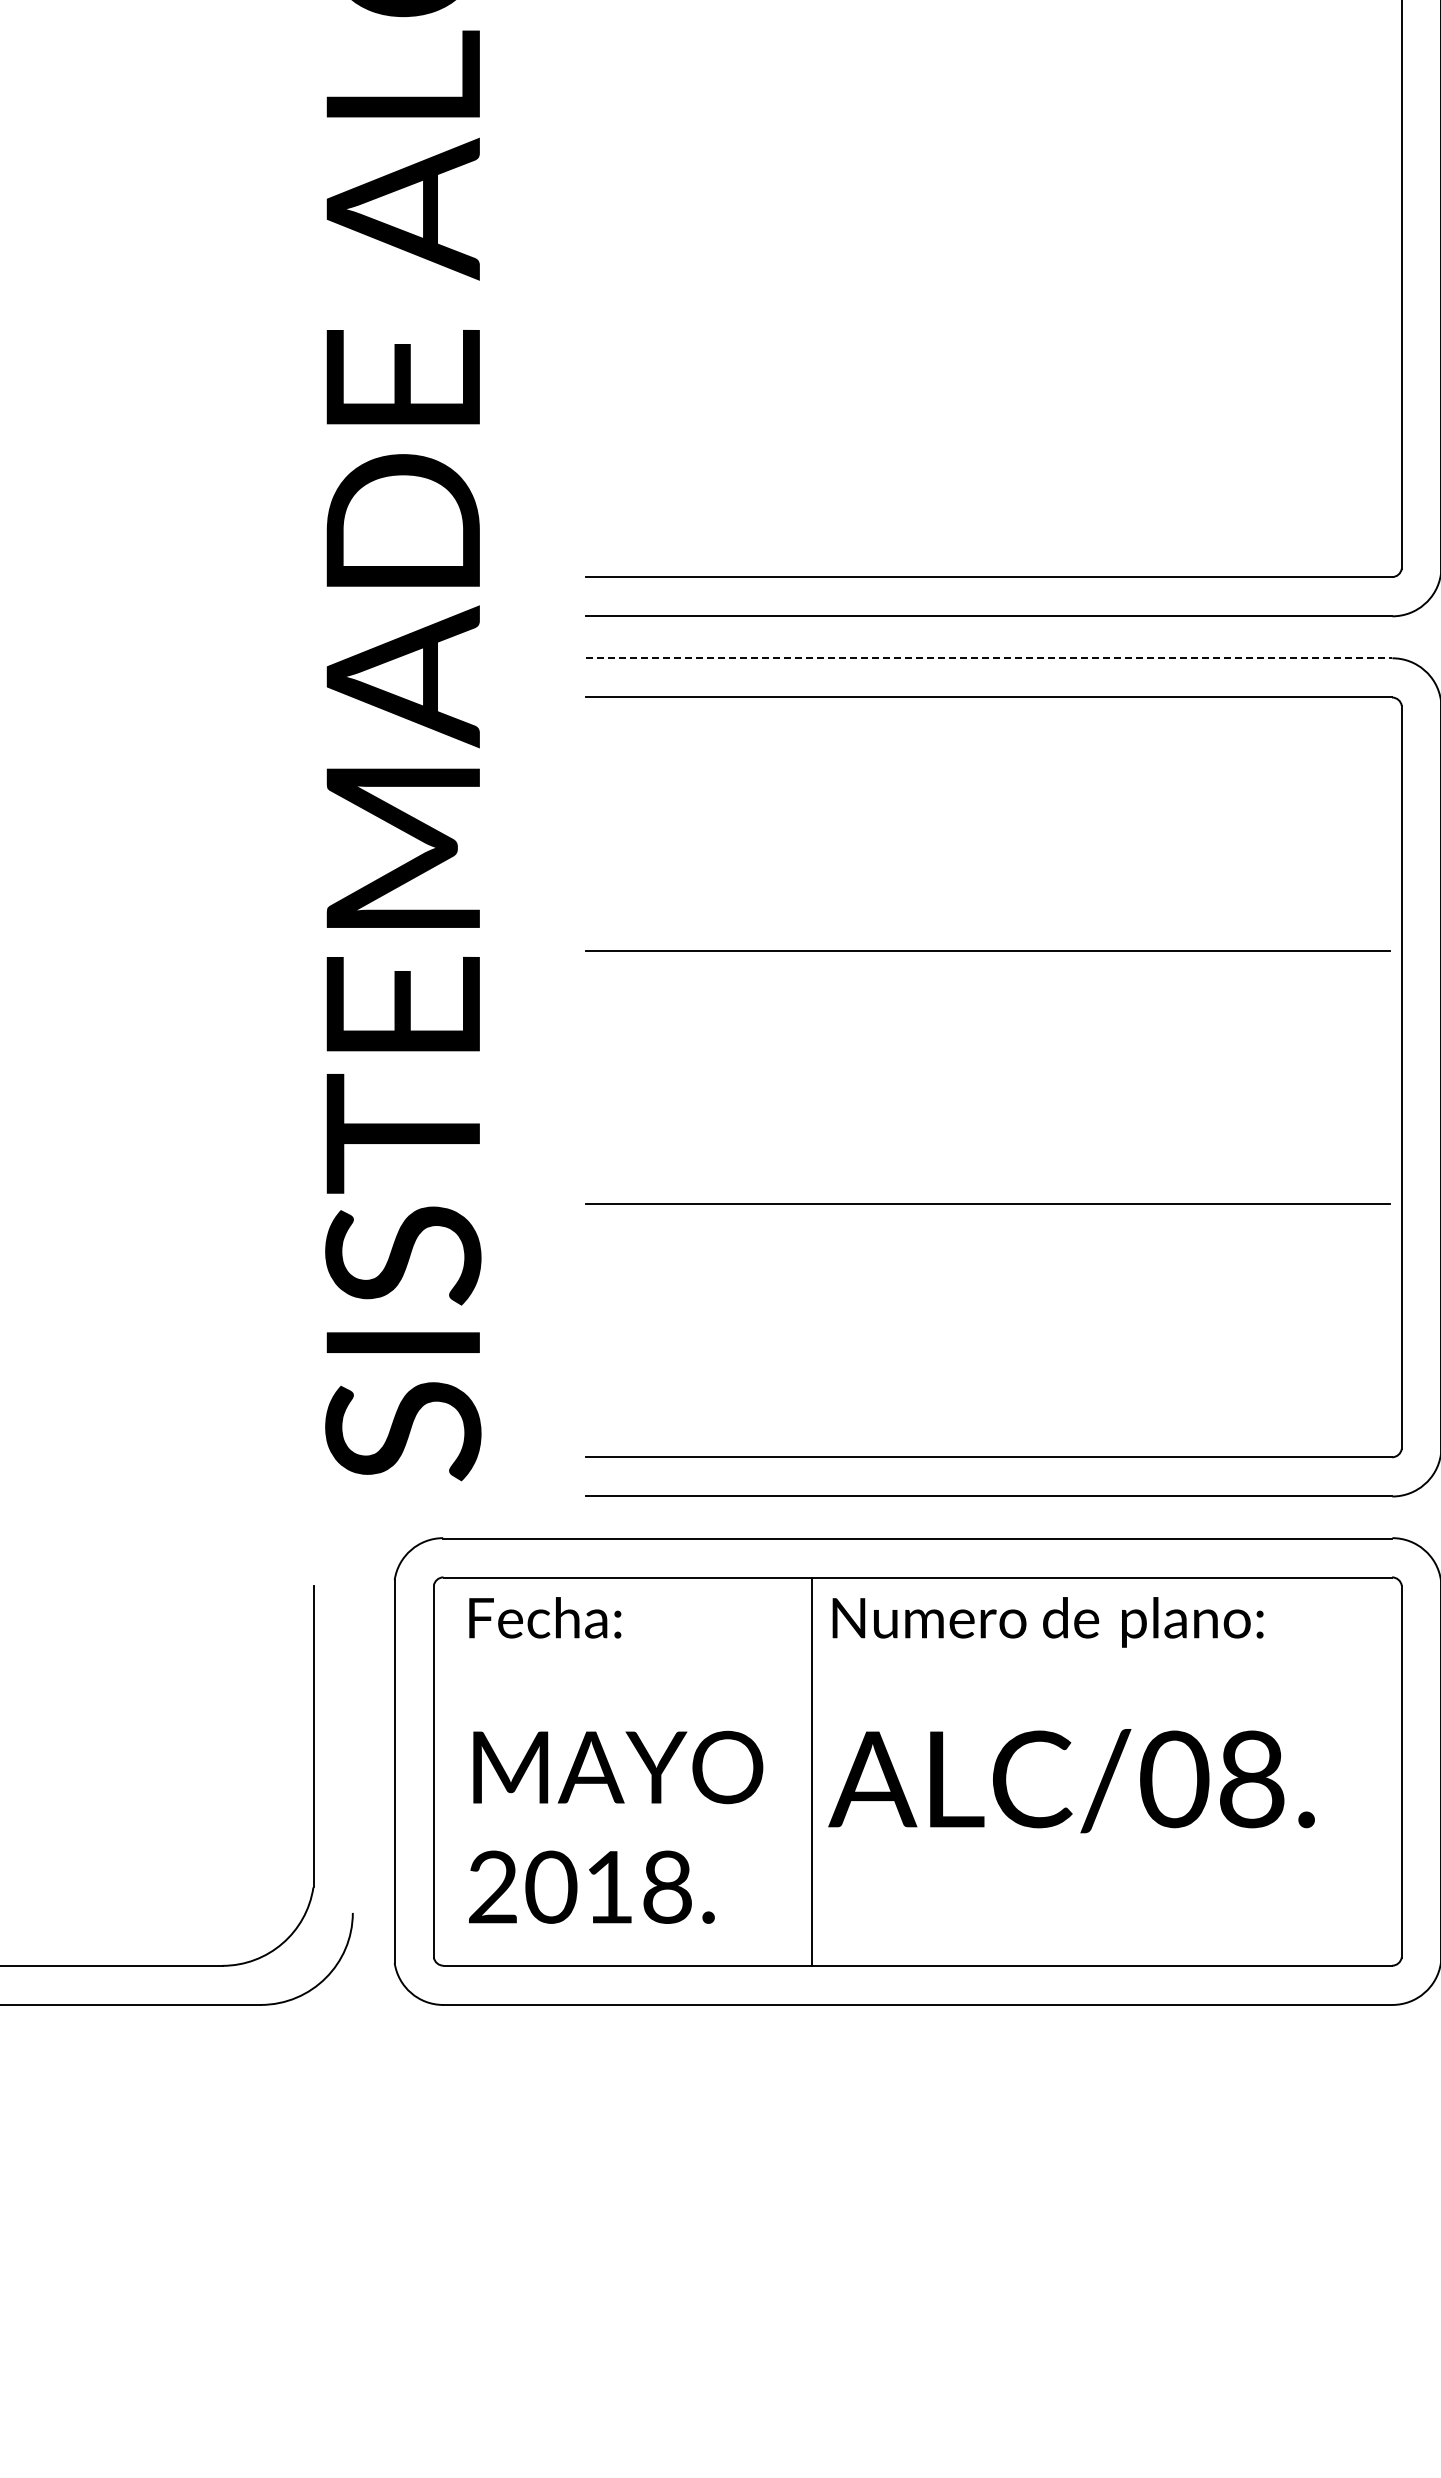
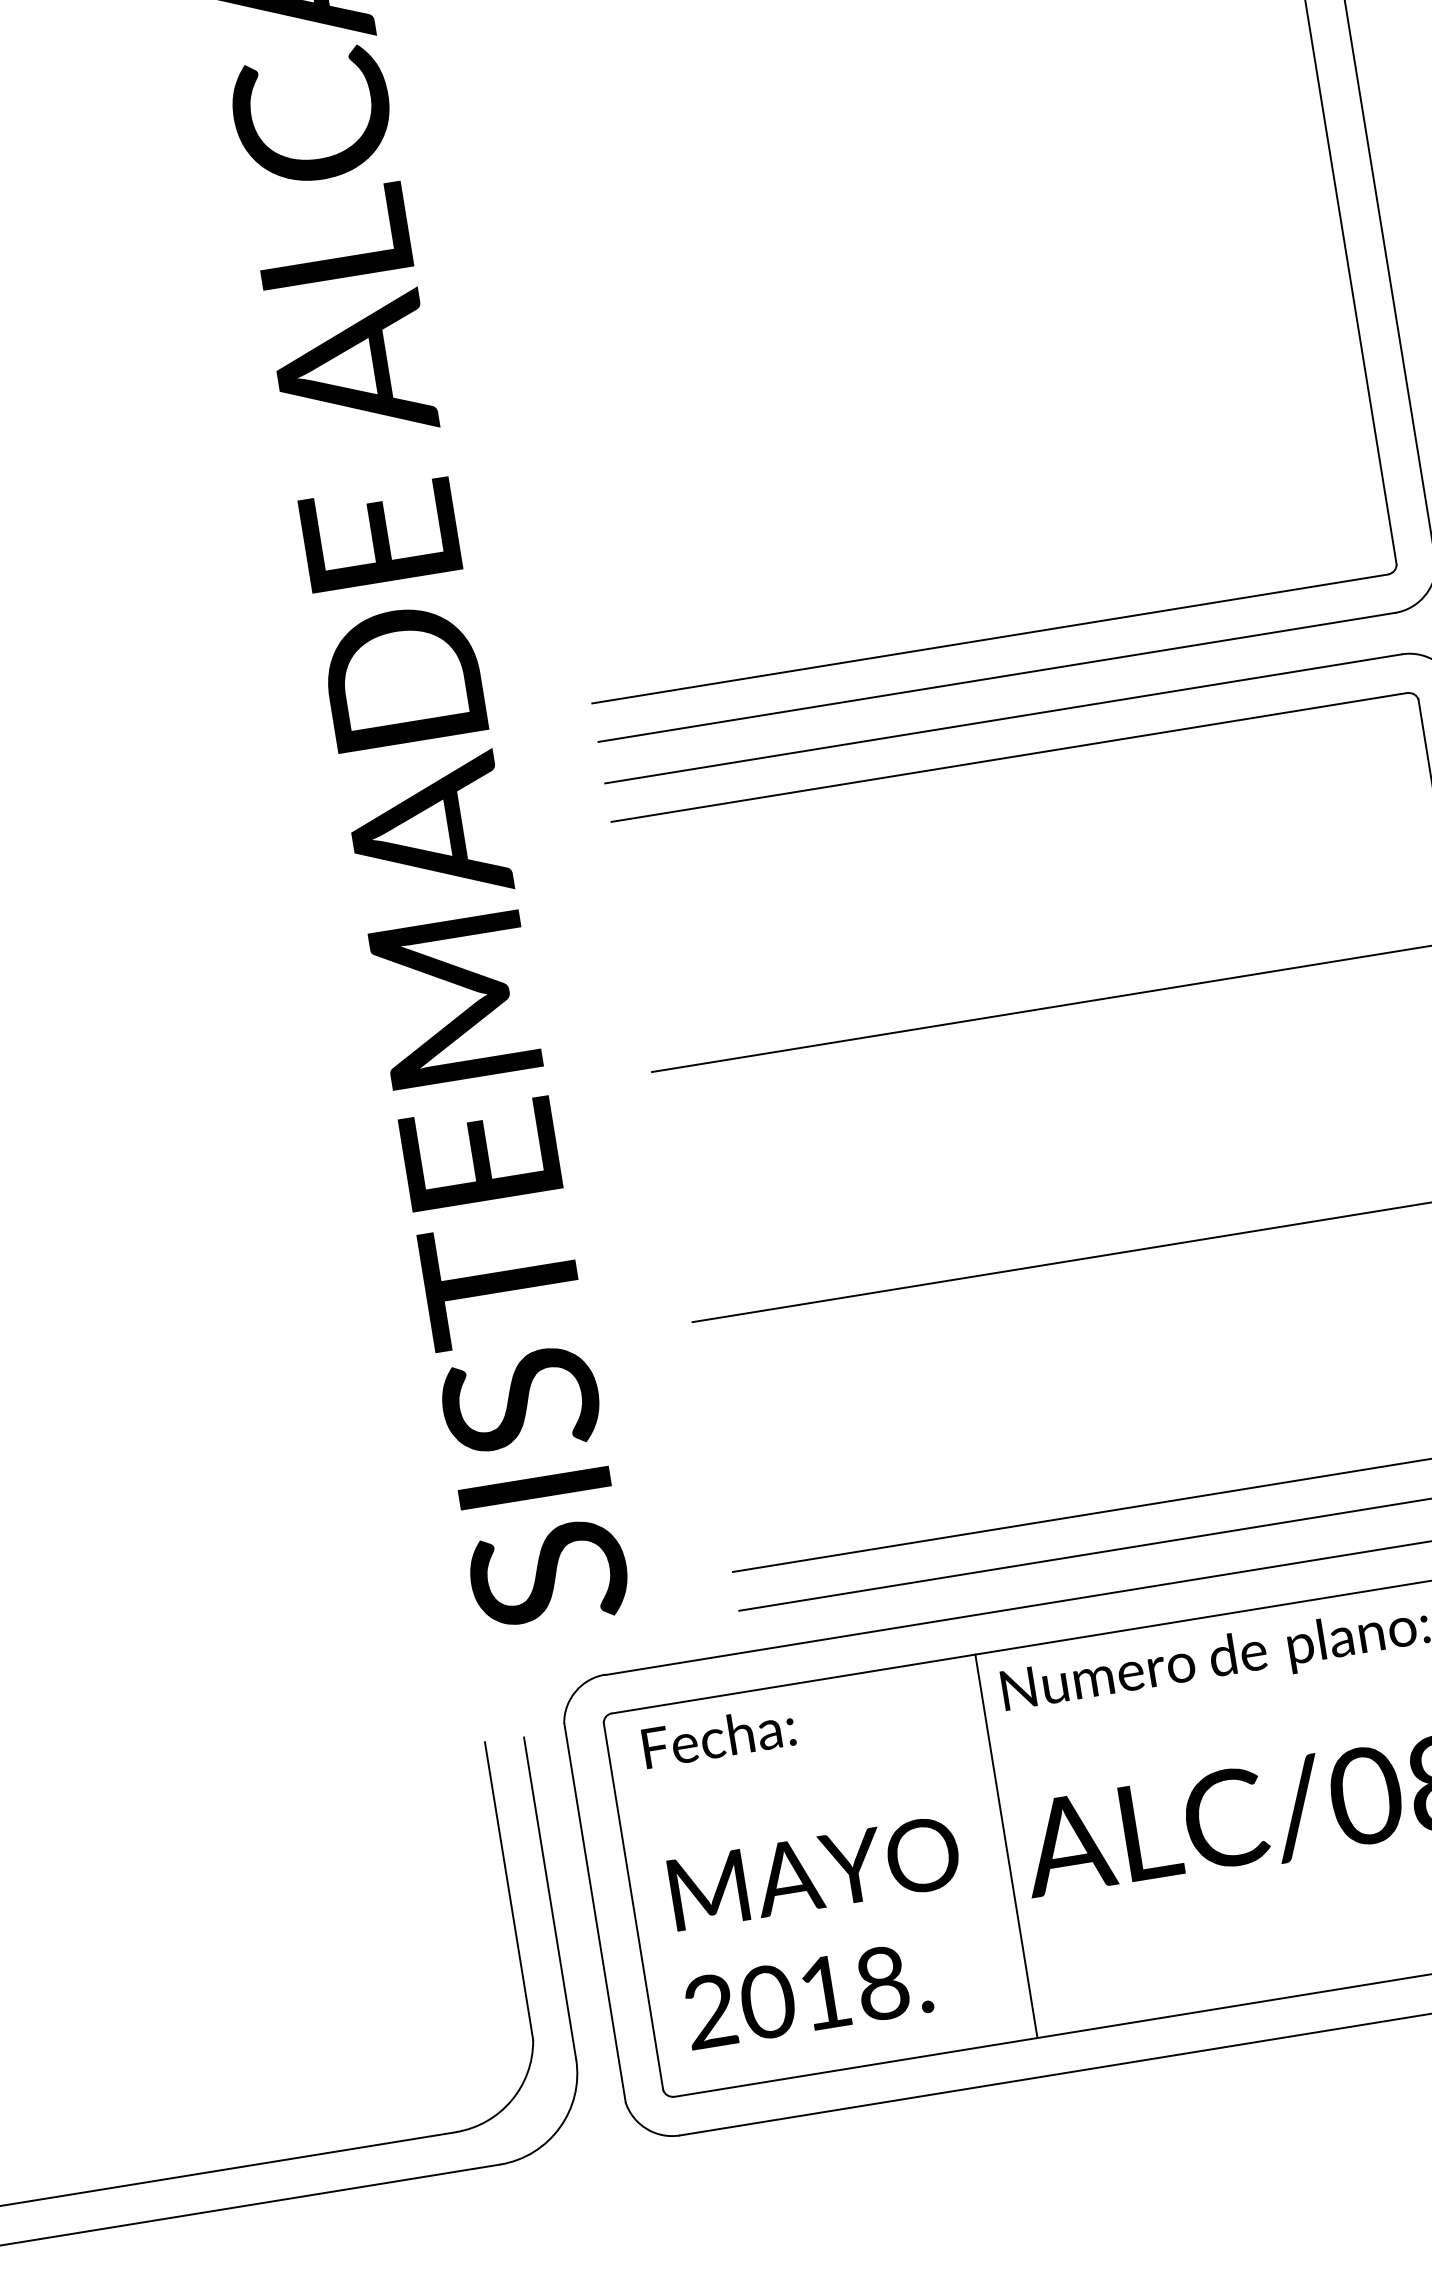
line: (989, 658) -> (1004, 718), dashed -> solid
line: (352, 1749) -> (549, 1897), added

